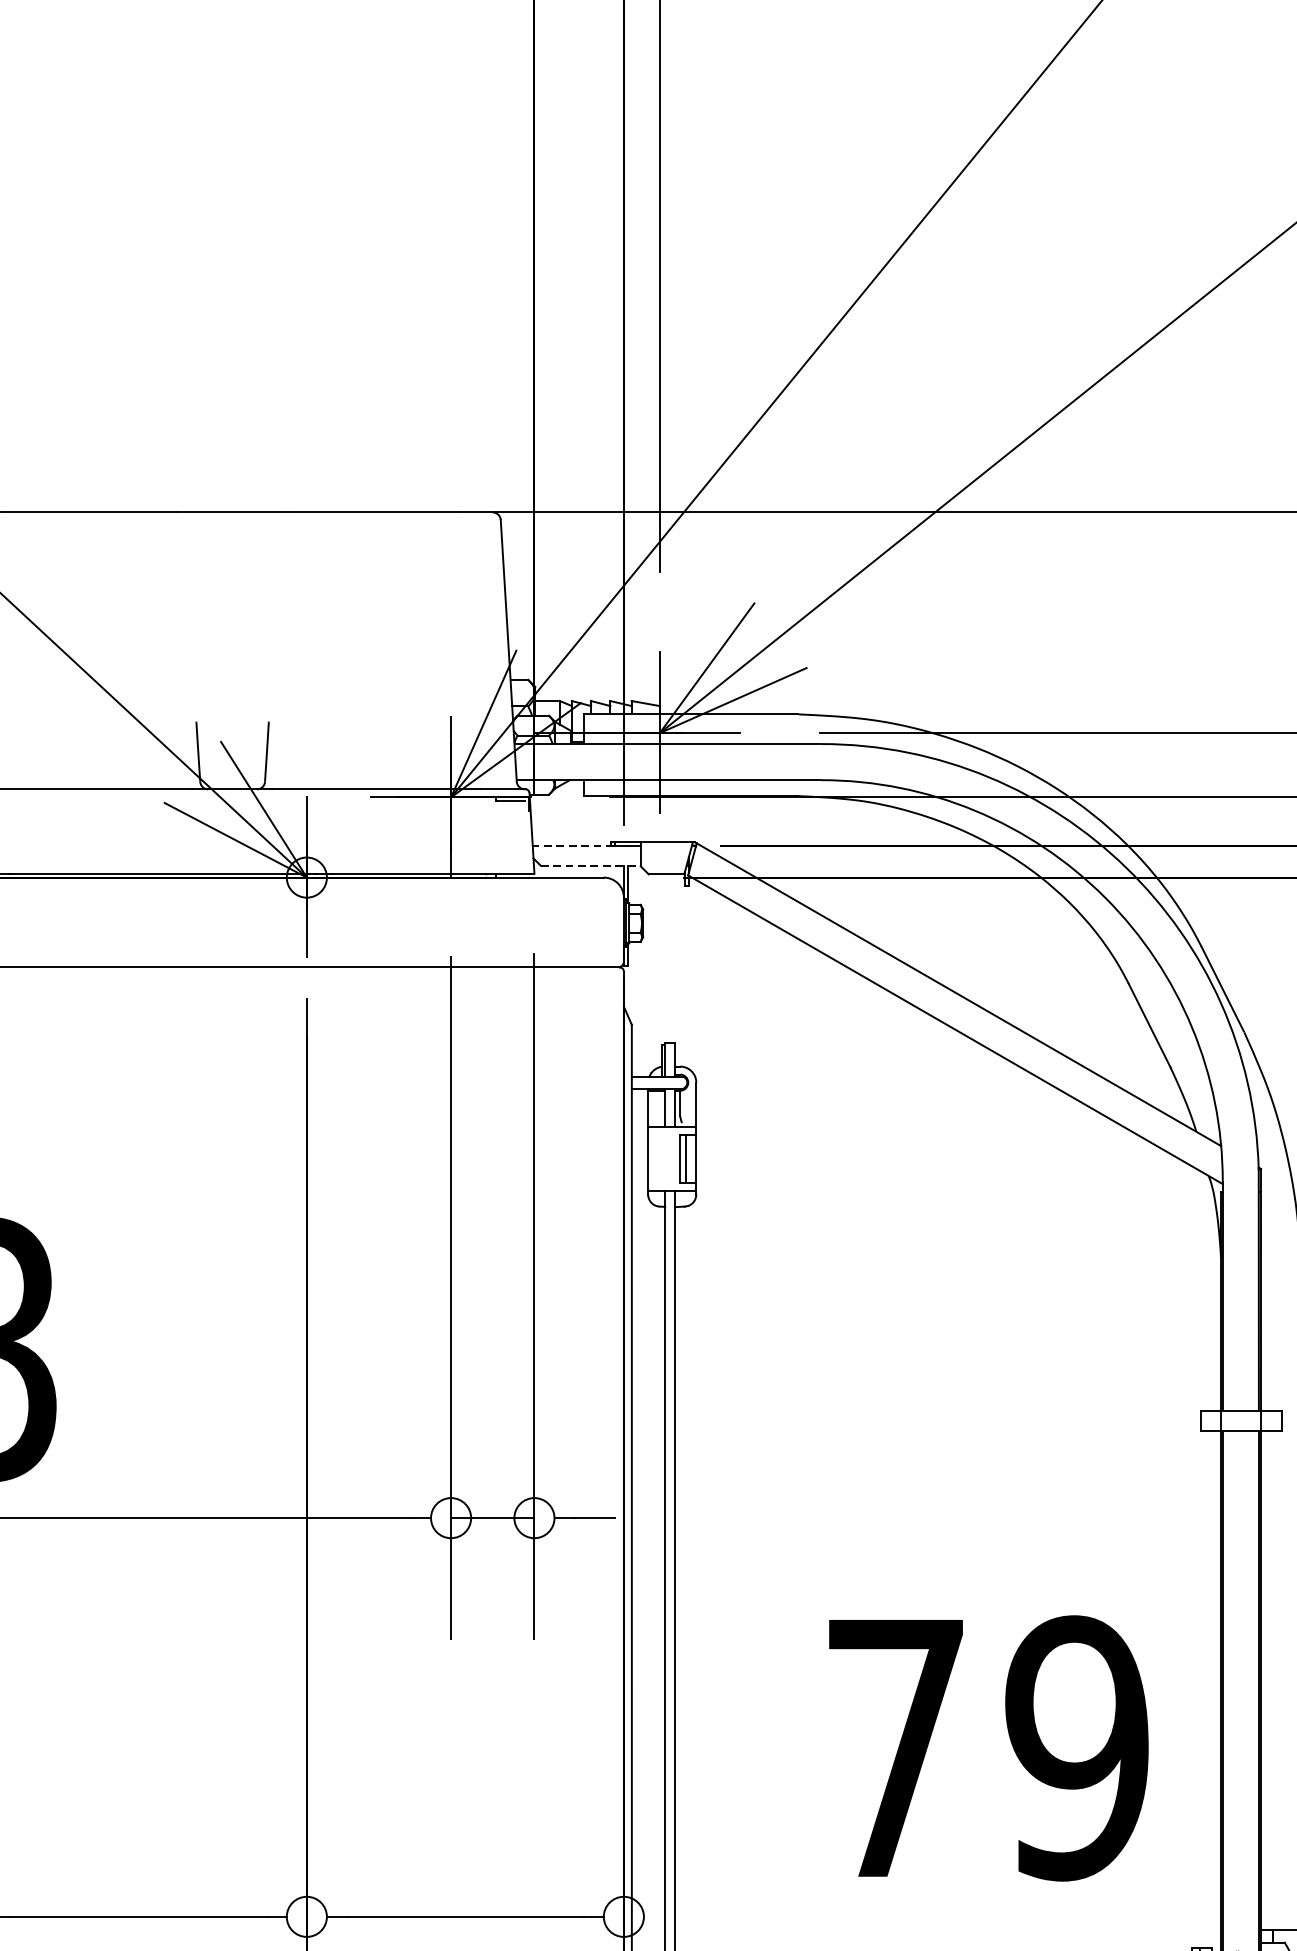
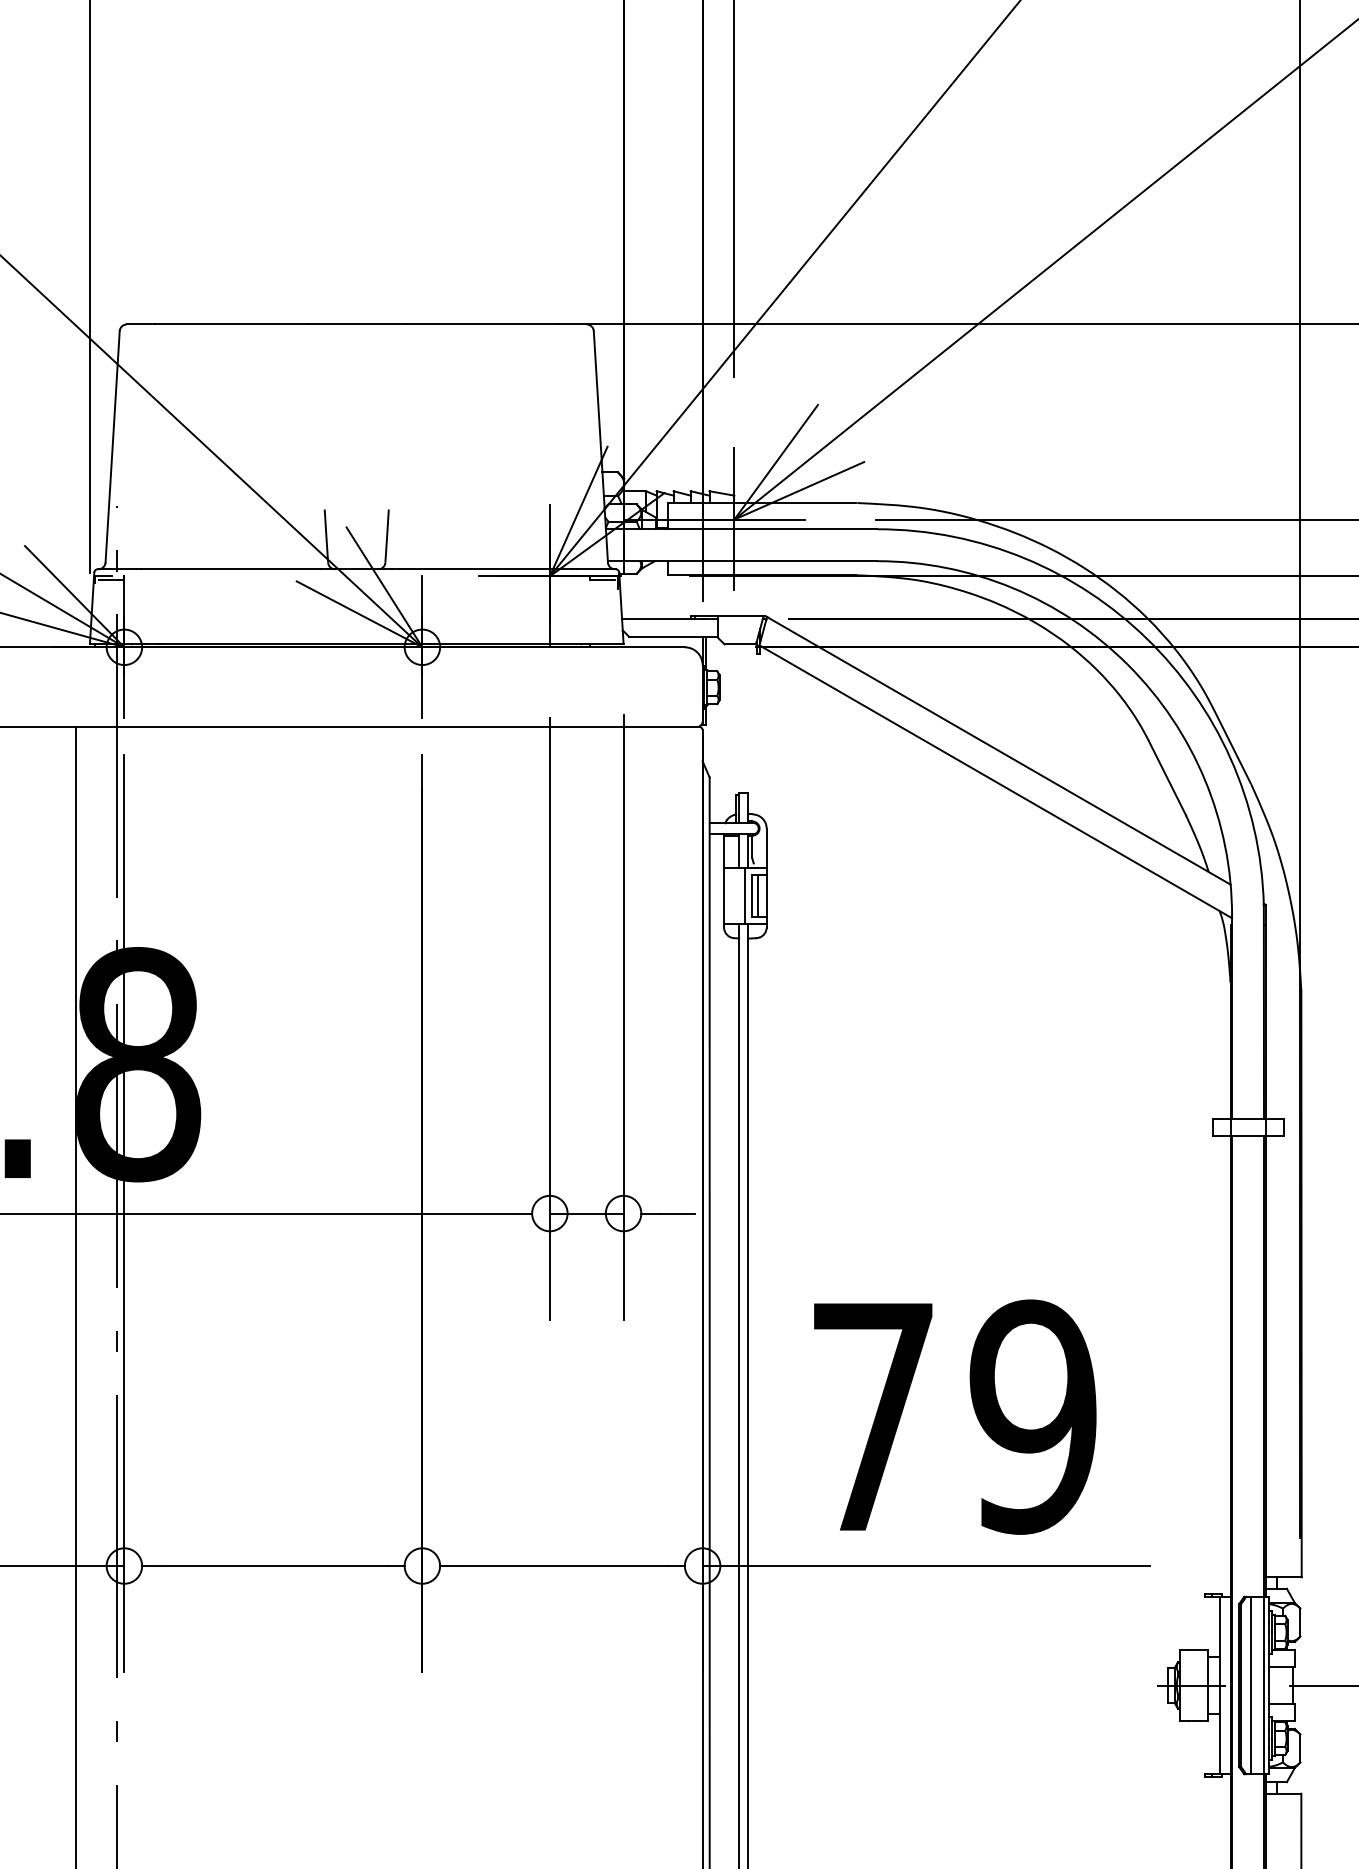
line: (572, 845) -> (657, 618), dashed -> solid
line: (590, 865) -> (673, 636), dashed -> solid
line: (672, 1158) -> (745, 895), added
text: (989, 1747) -> (955, 1416), moved
line: (877, 1917) -> (926, 1566), added

